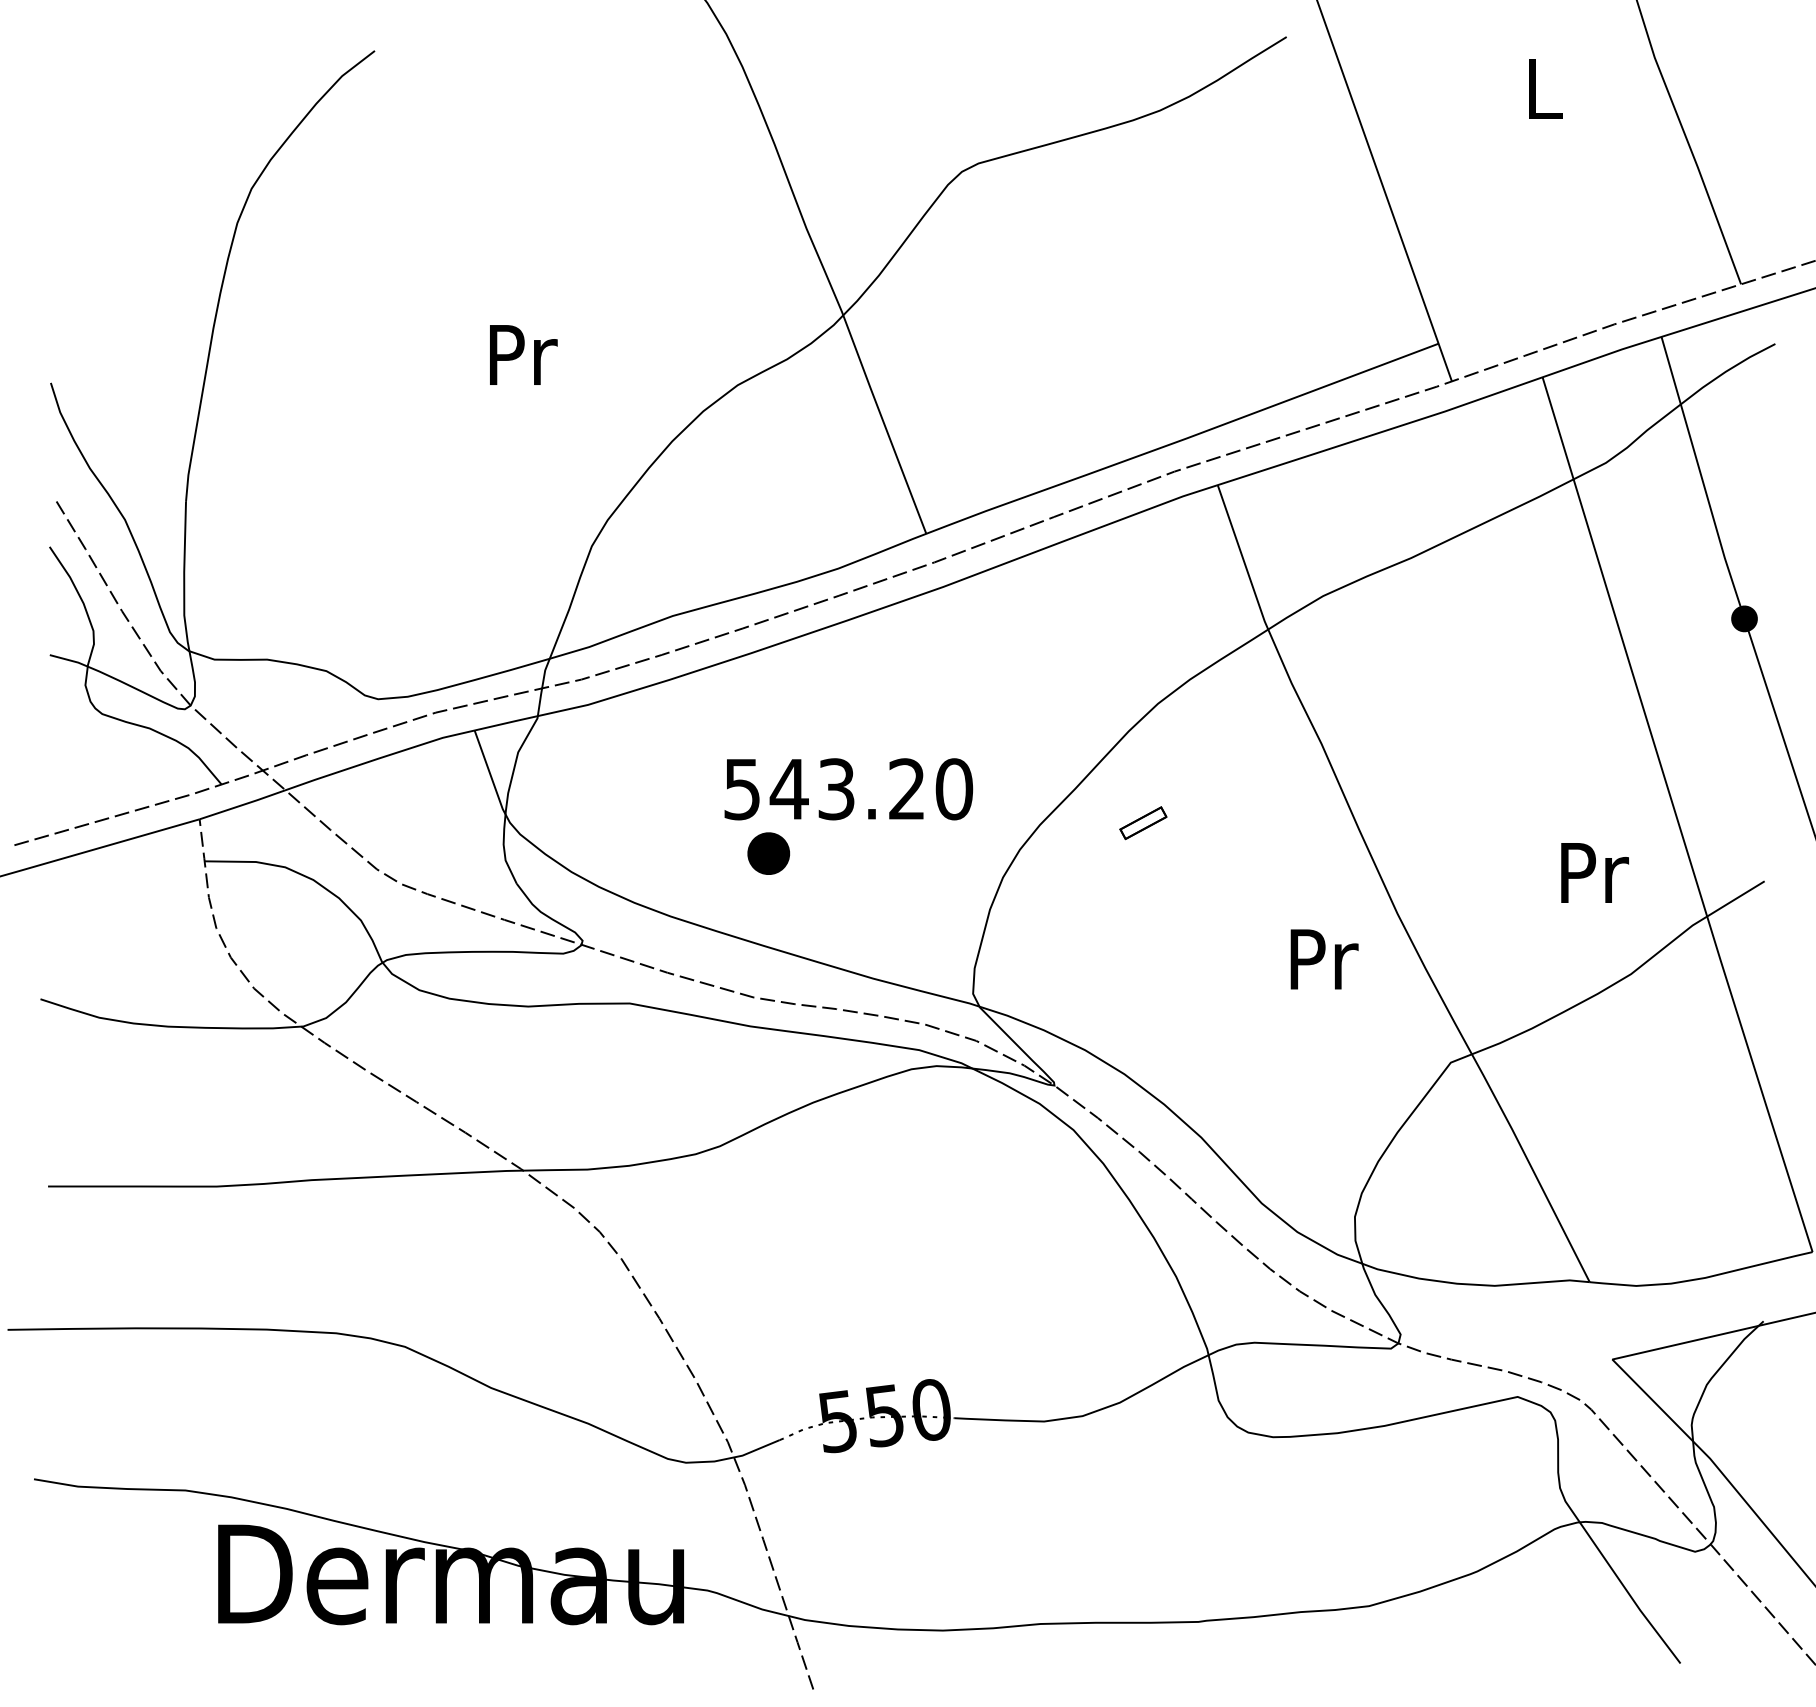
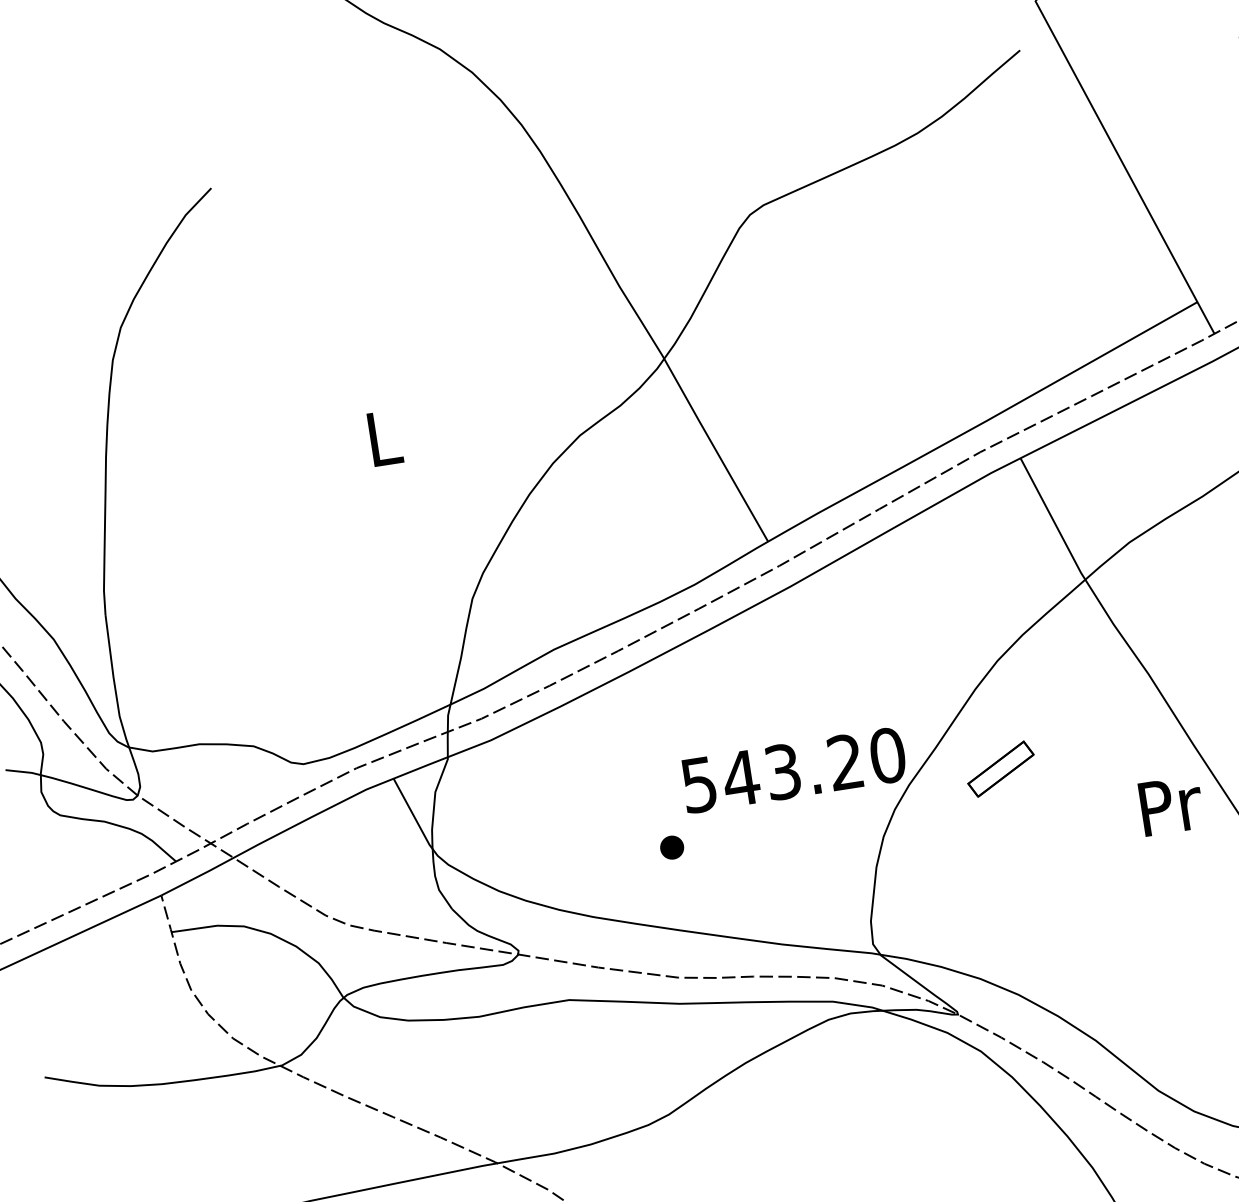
text: (523, 354) -> (385, 437), Pr -> L
text: (848, 789) -> (793, 770), moved
part: (1143, 822) -> (1000, 768), size x1.67
part: (768, 853) -> (671, 847), size x0.62
text: (1324, 959) -> (1171, 805), moved

